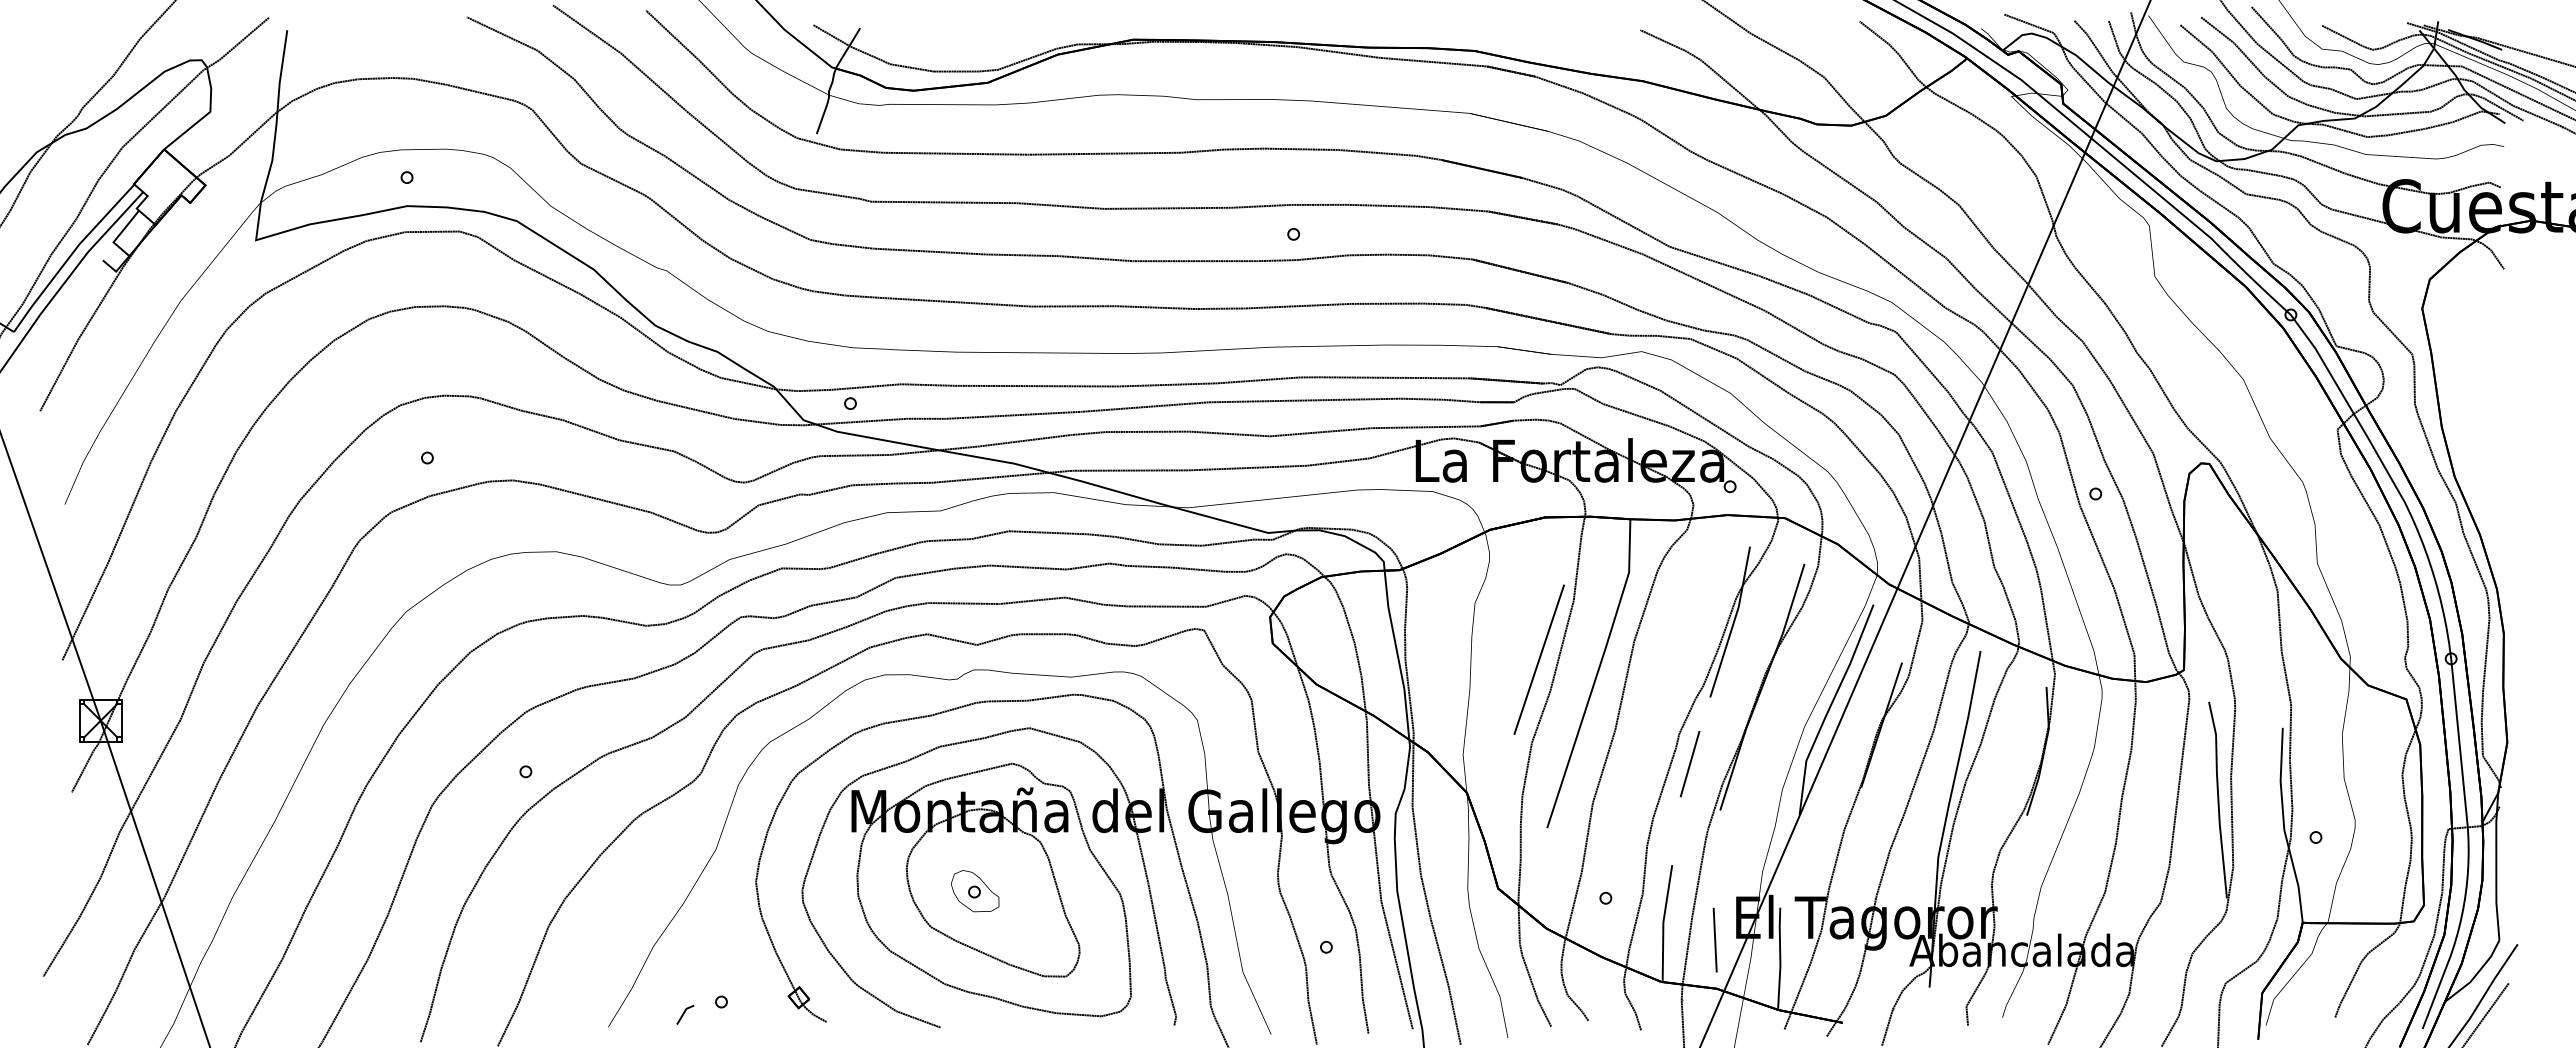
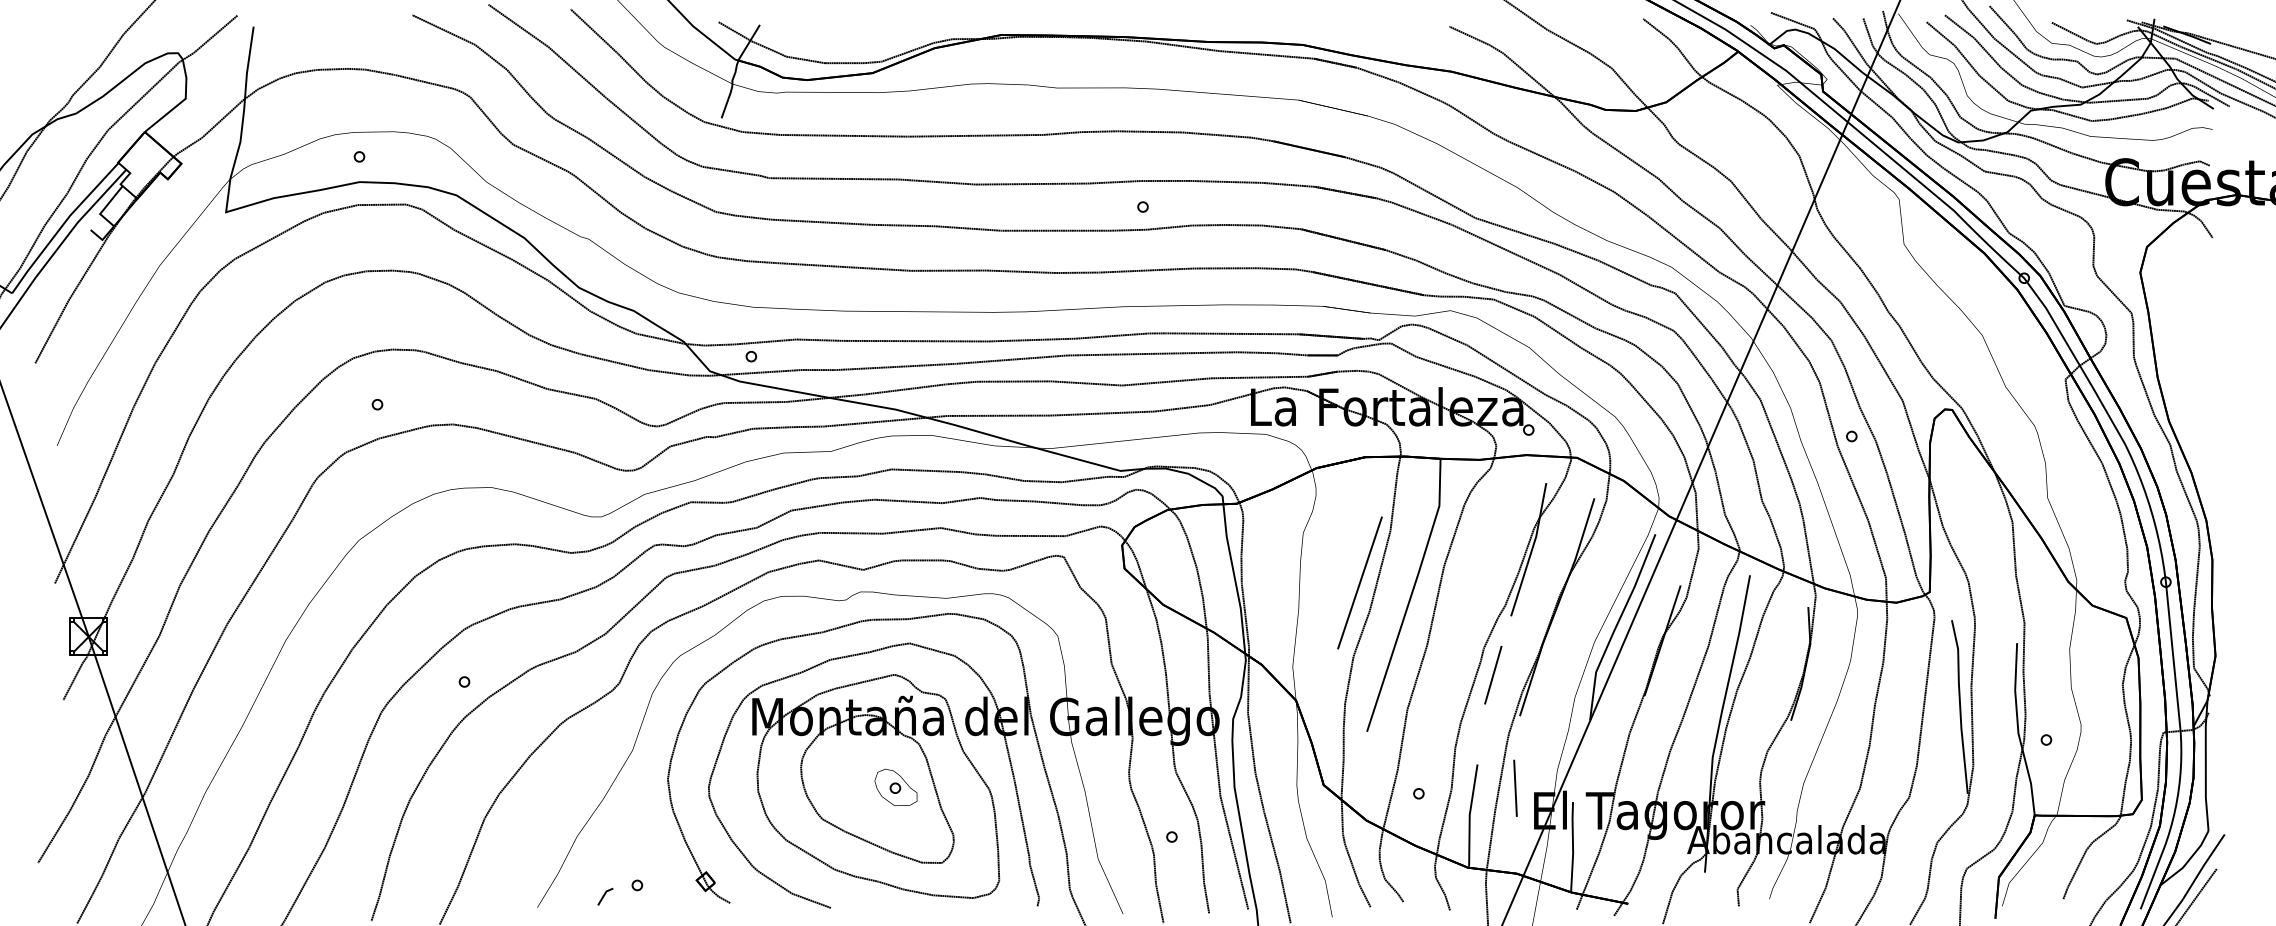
part: (974, 891) -> (895, 787), moved
line: (1714, 939) -> (1514, 787), moved

